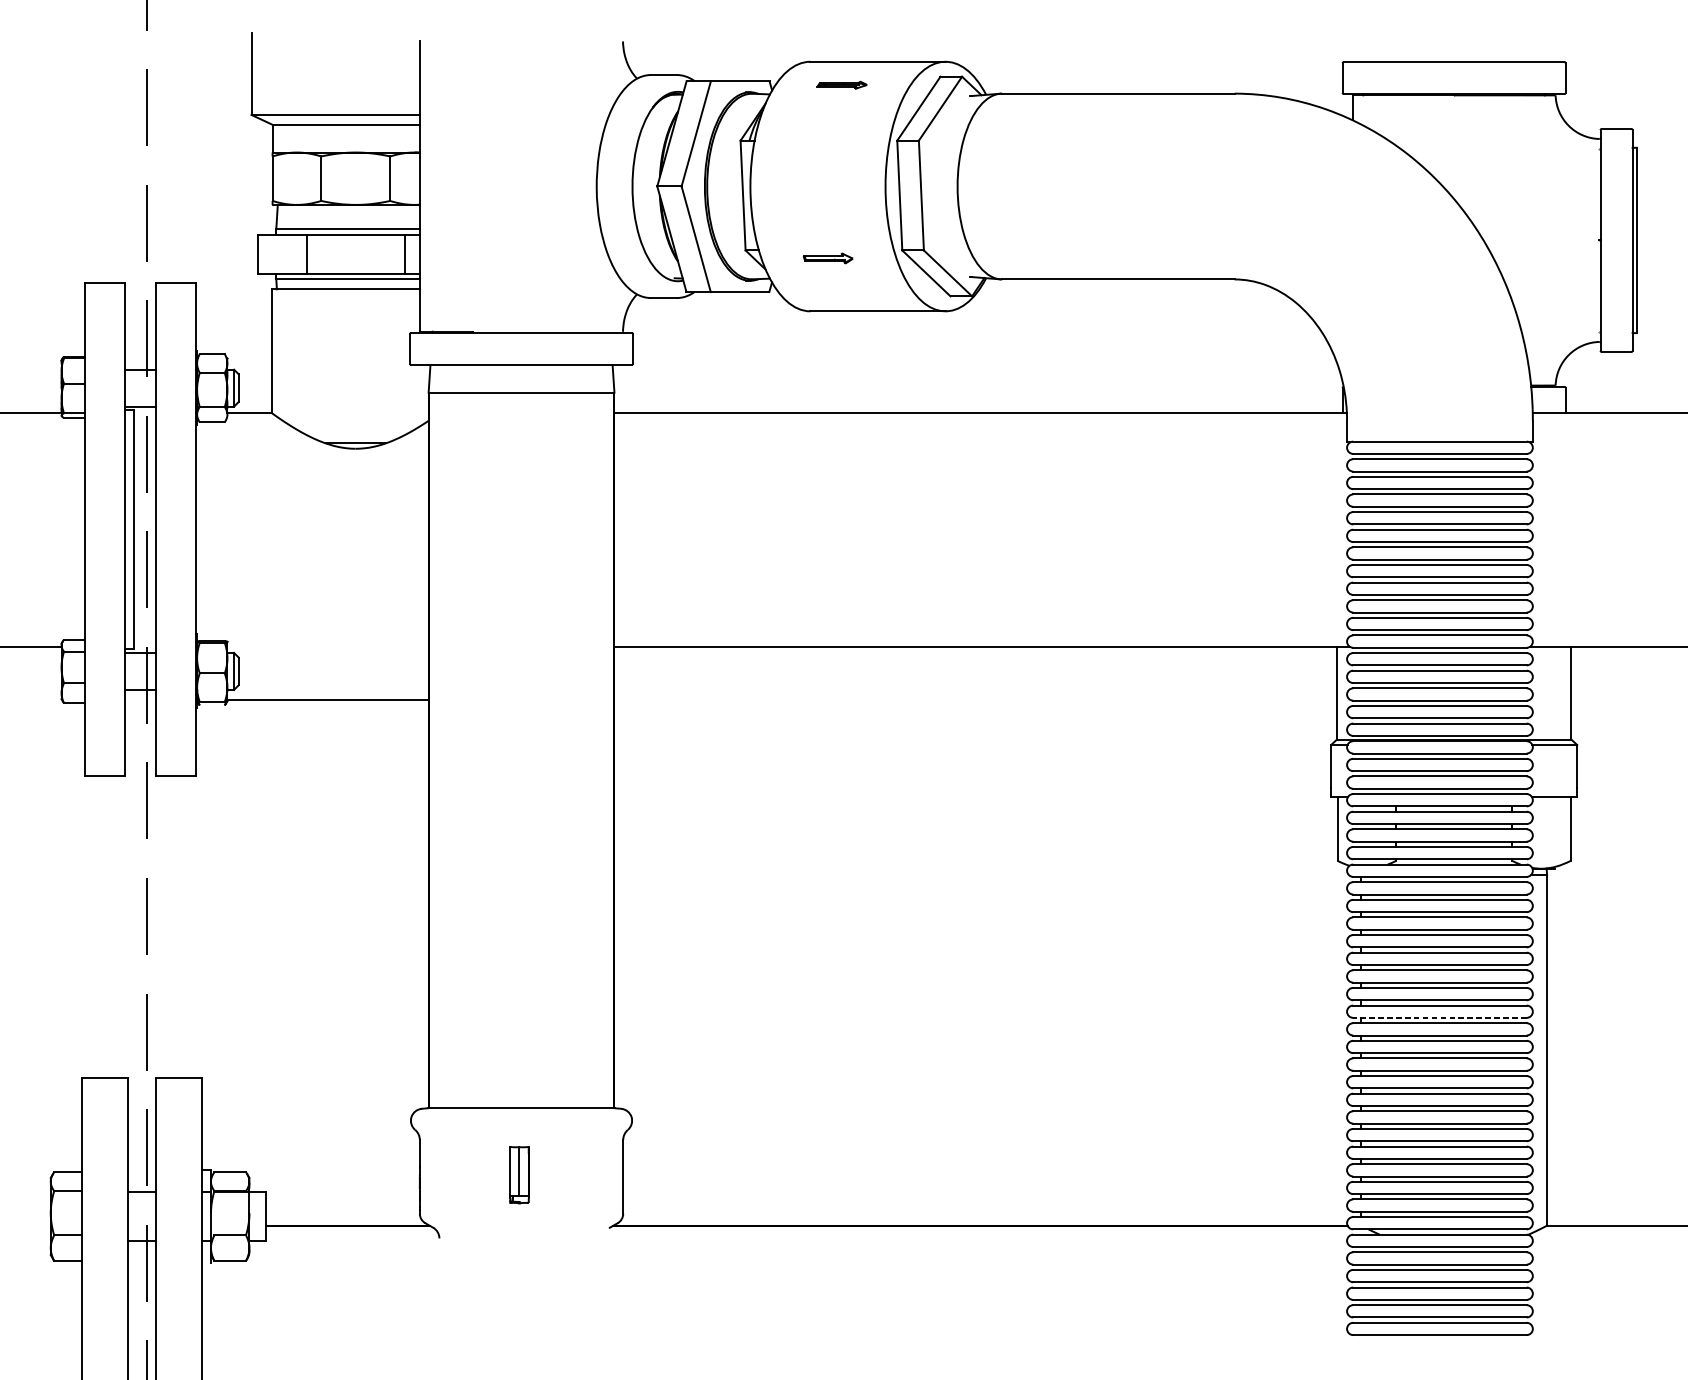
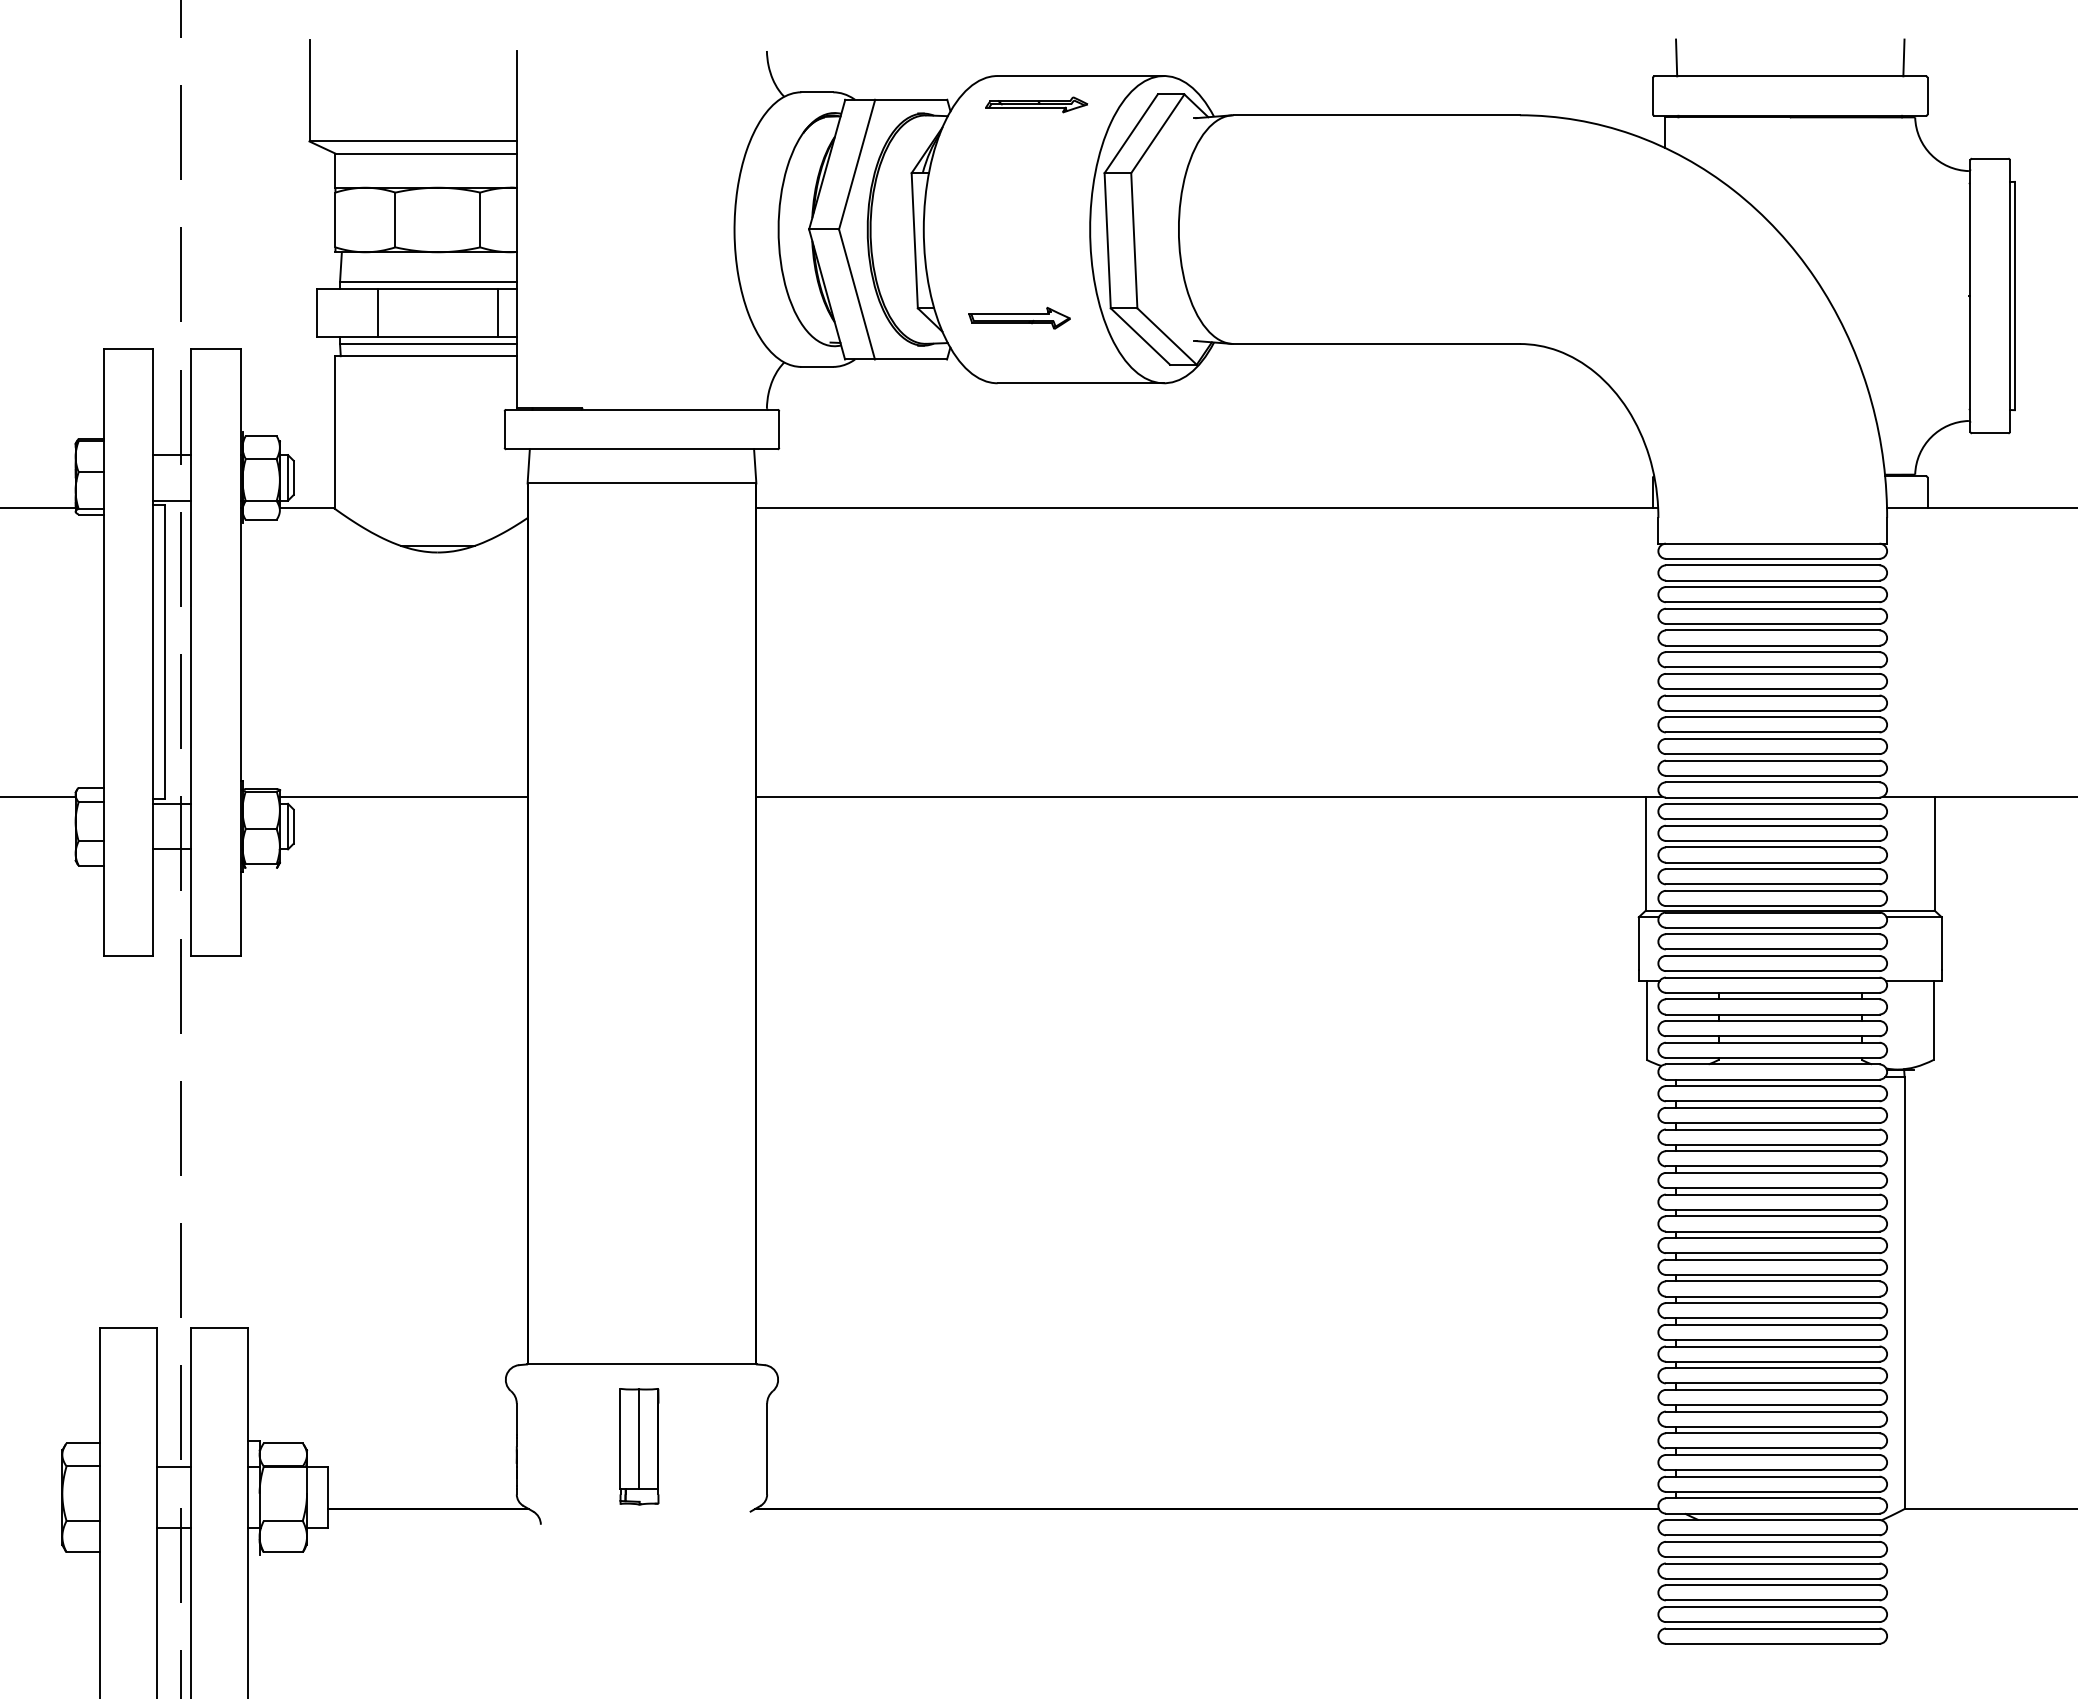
line: (1361, 46) -> (1676, 57), added
line: (1546, 46) -> (1903, 57), added
part: (841, 84) -> (1036, 104), size x1.67
part: (828, 257) -> (1019, 317), size x1.67
line: (327, 699) -> (403, 796), moved
line: (1439, 1018) -> (1772, 1253), dashed -> solid
part: (519, 1174) -> (639, 1446), size x1.67

